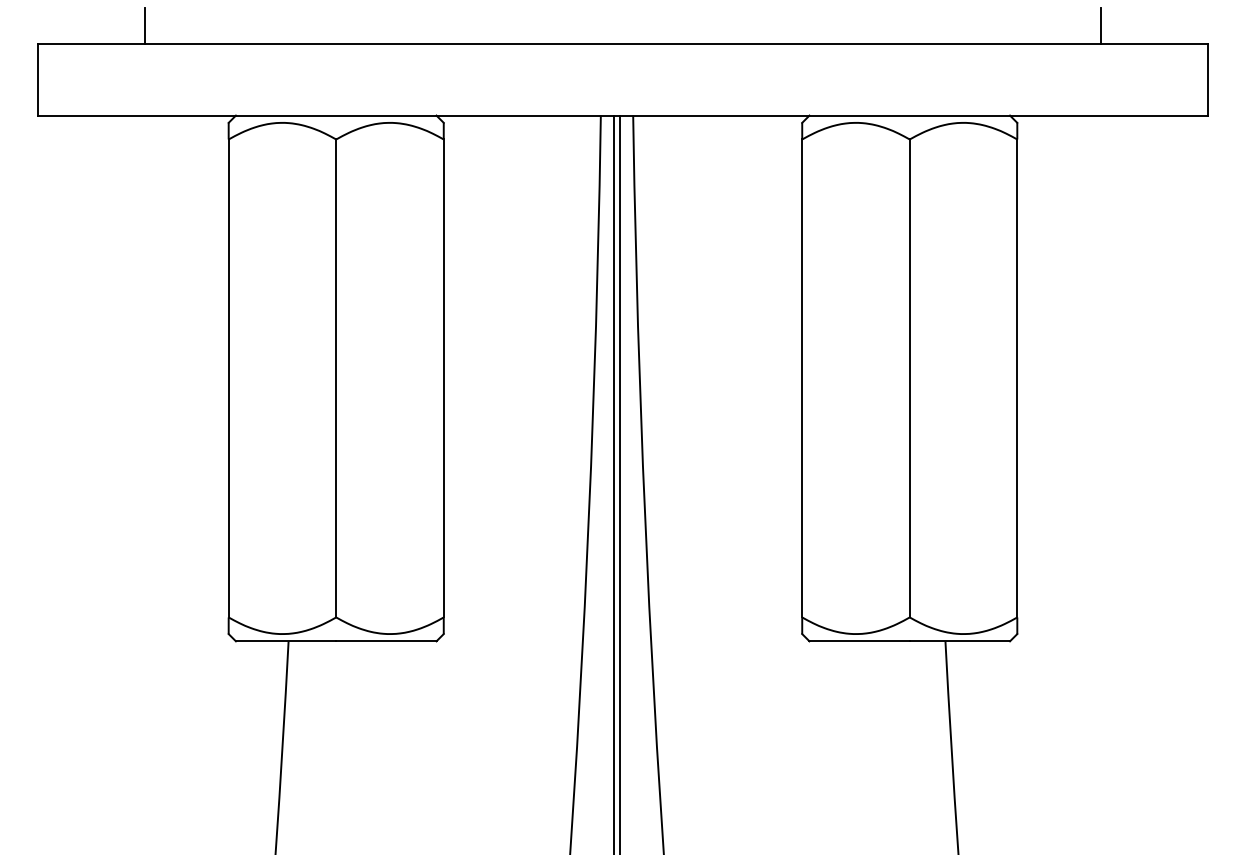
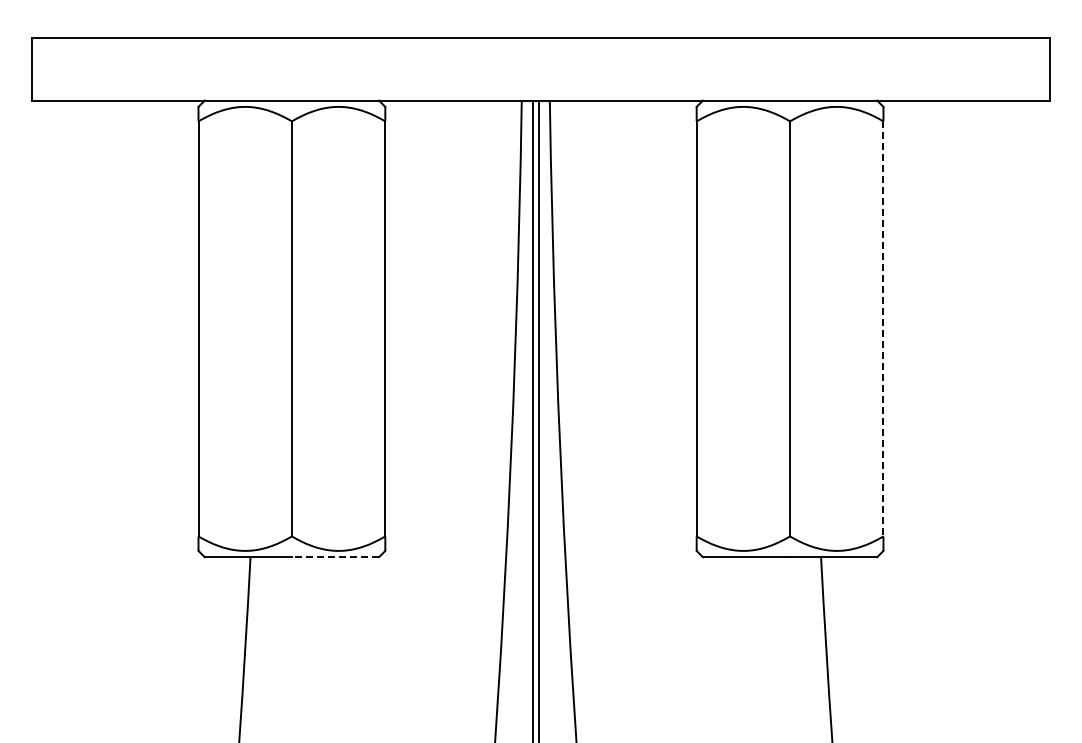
line: (144, 25) -> (125, 22), removed
line: (1101, 25) -> (956, 22), removed
line: (1017, 377) -> (883, 328), solid -> dashed
line: (386, 641) -> (335, 557), solid -> dashed

